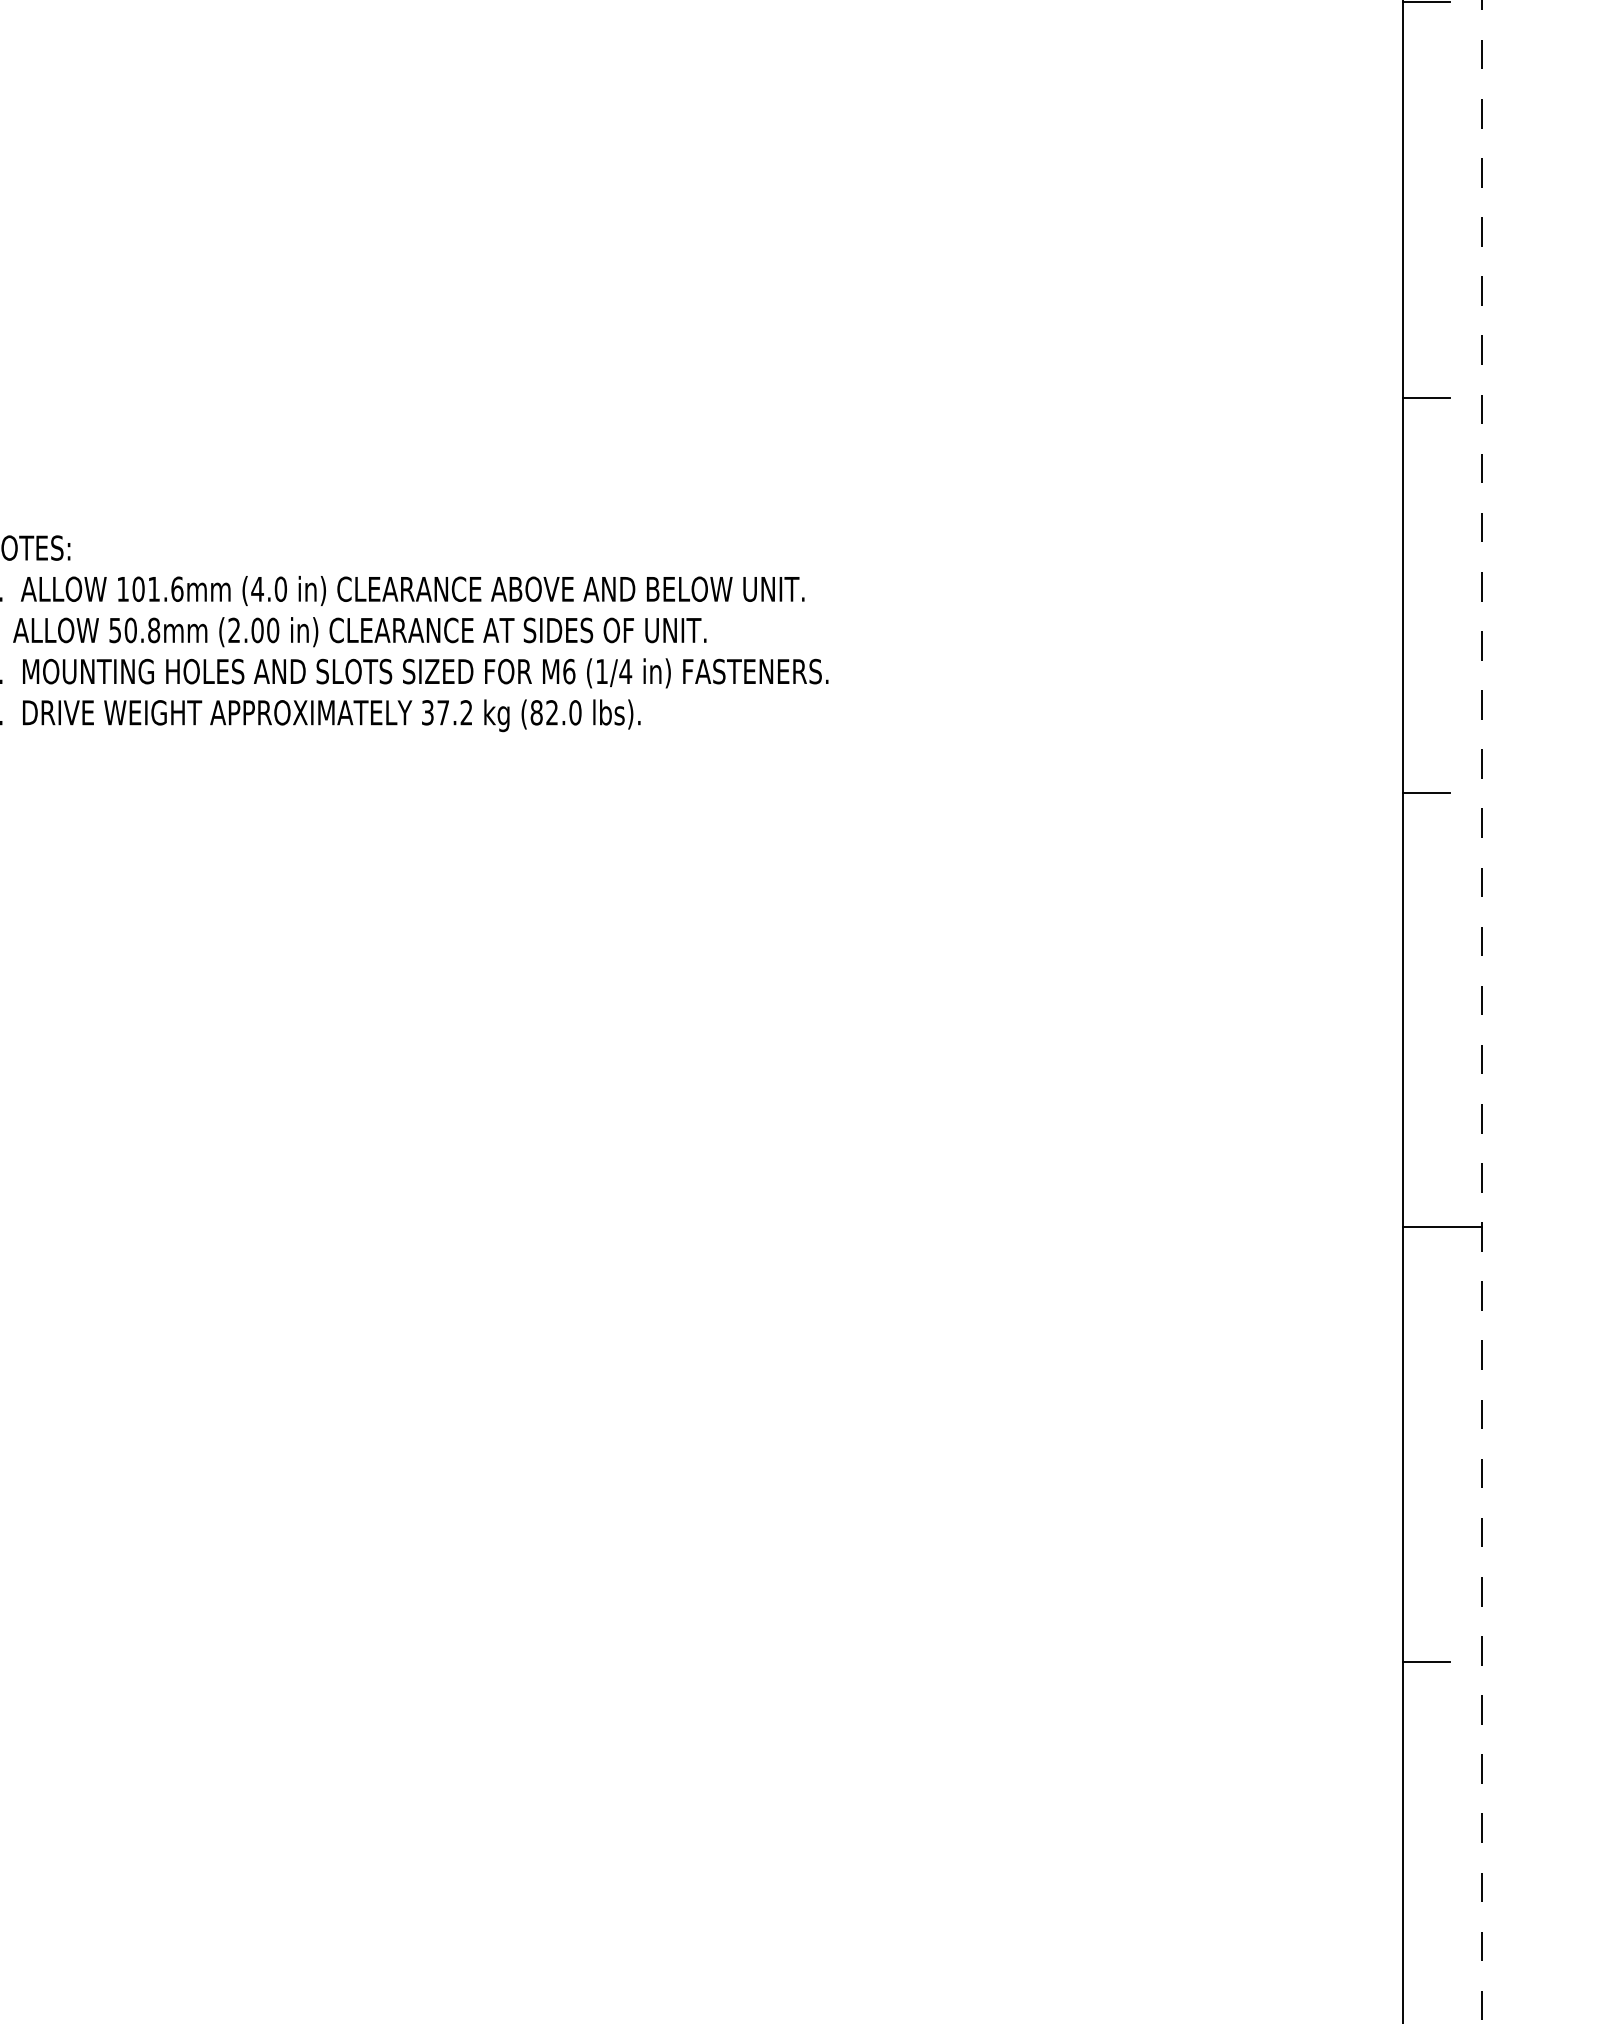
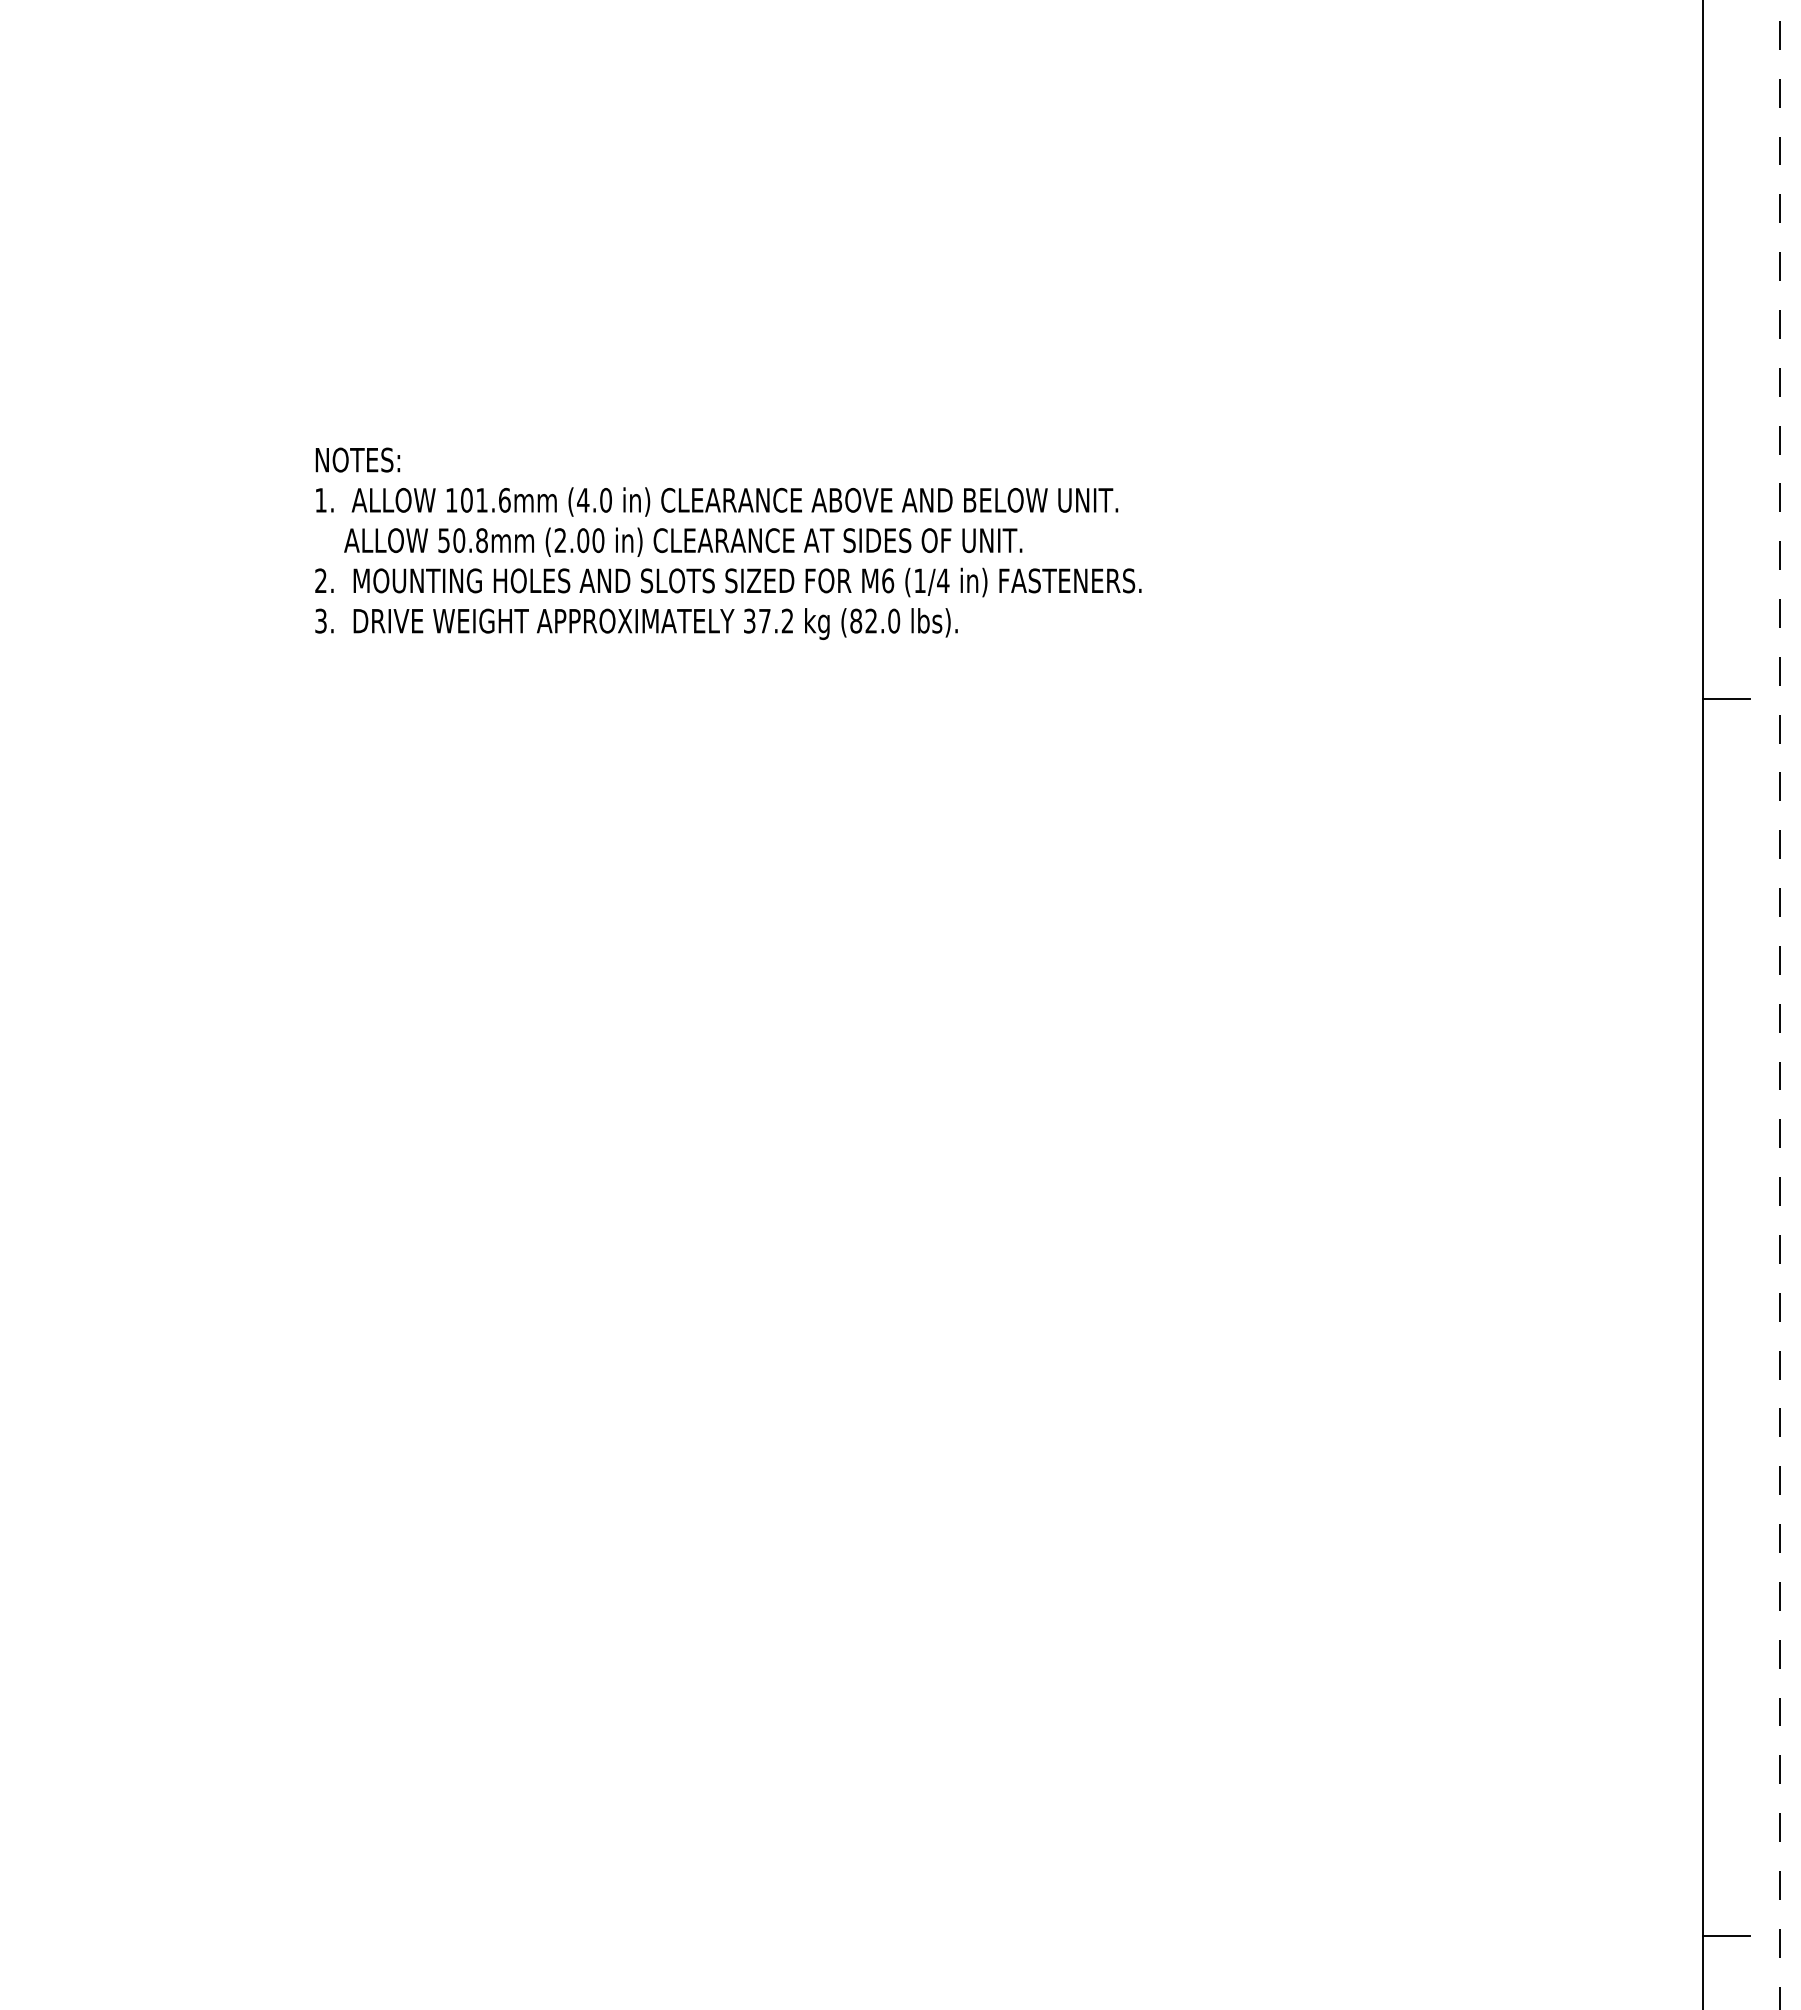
line: (1426, 397) -> (1726, 312), removed
line: (1441, 1227) -> (1741, 1124), removed
line: (1426, 1662) -> (1726, 1549), removed

